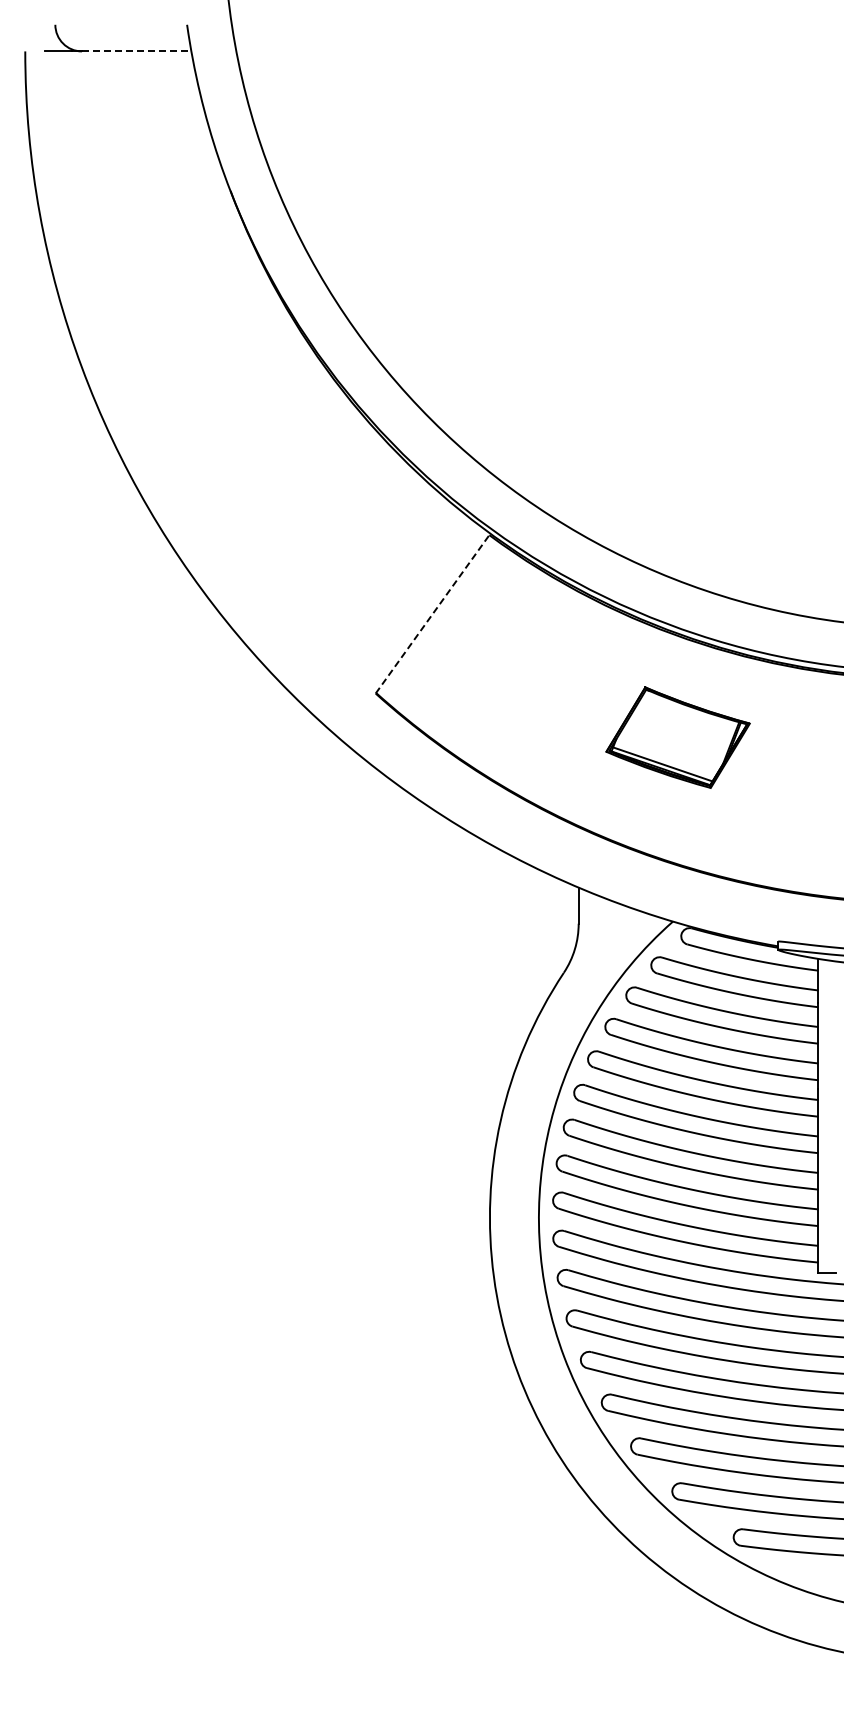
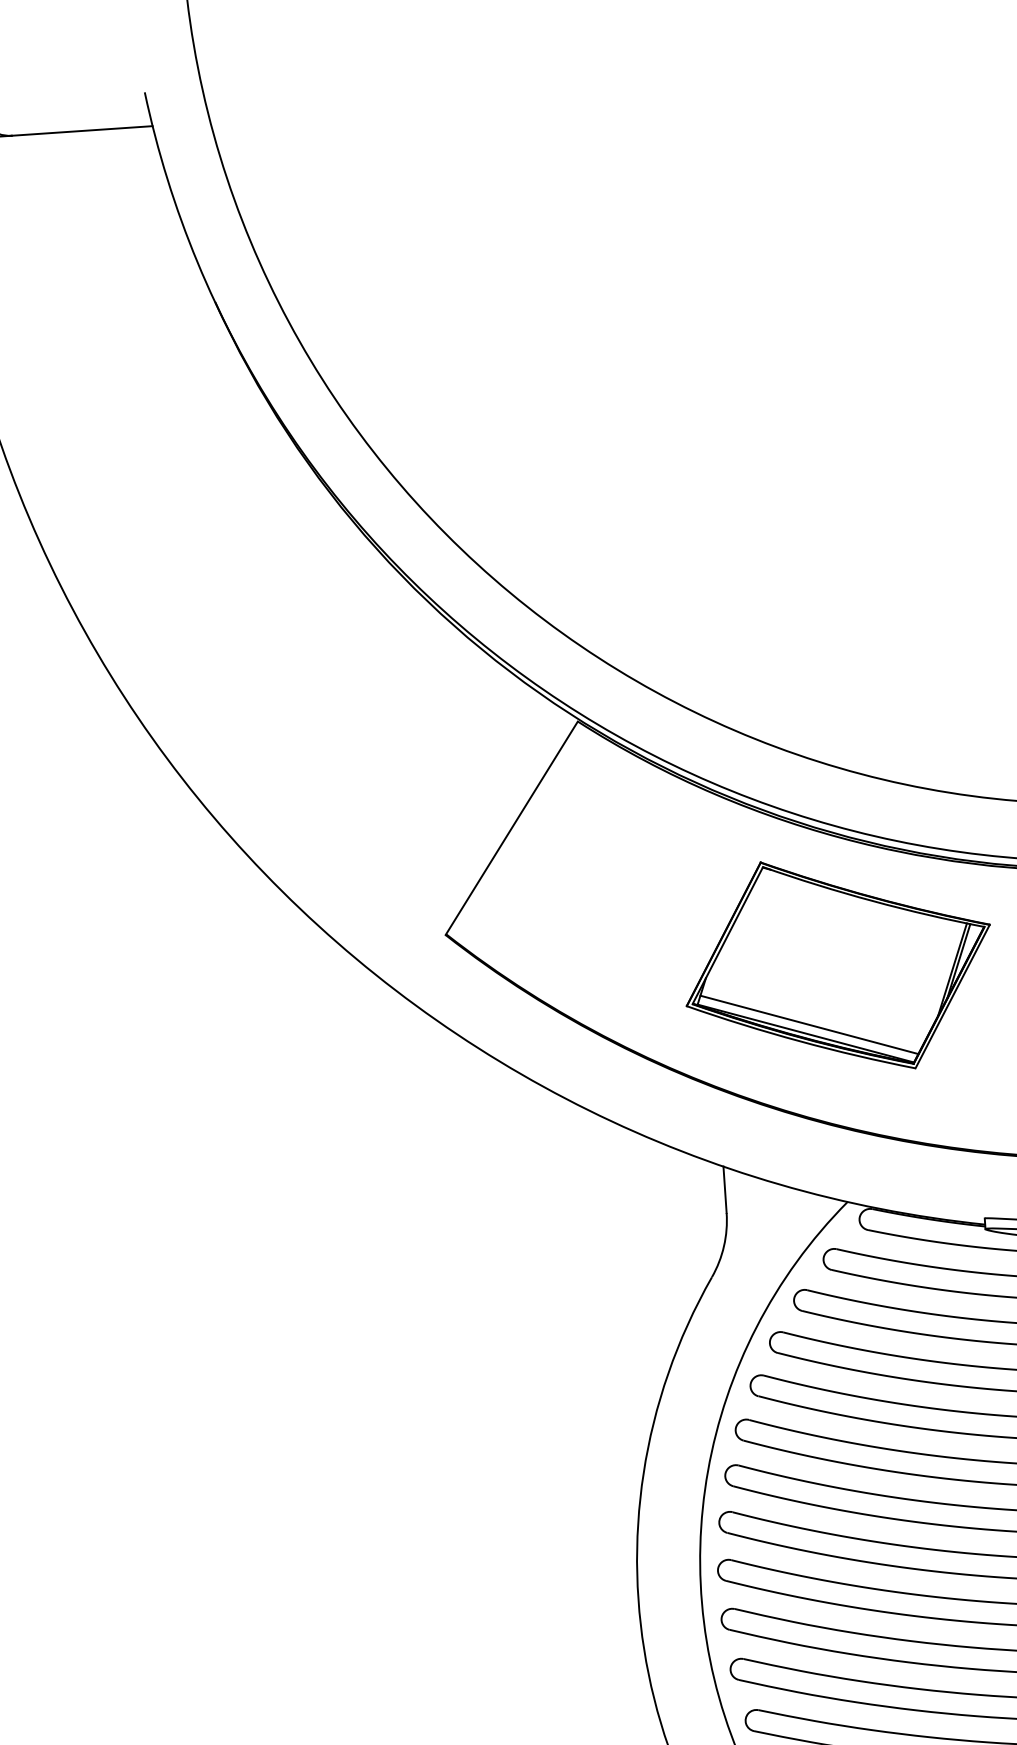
line: (136, 51) -> (82, 131), dashed -> solid
line: (432, 613) -> (511, 827), dashed -> solid
part: (677, 737) -> (837, 965), size x1.67

